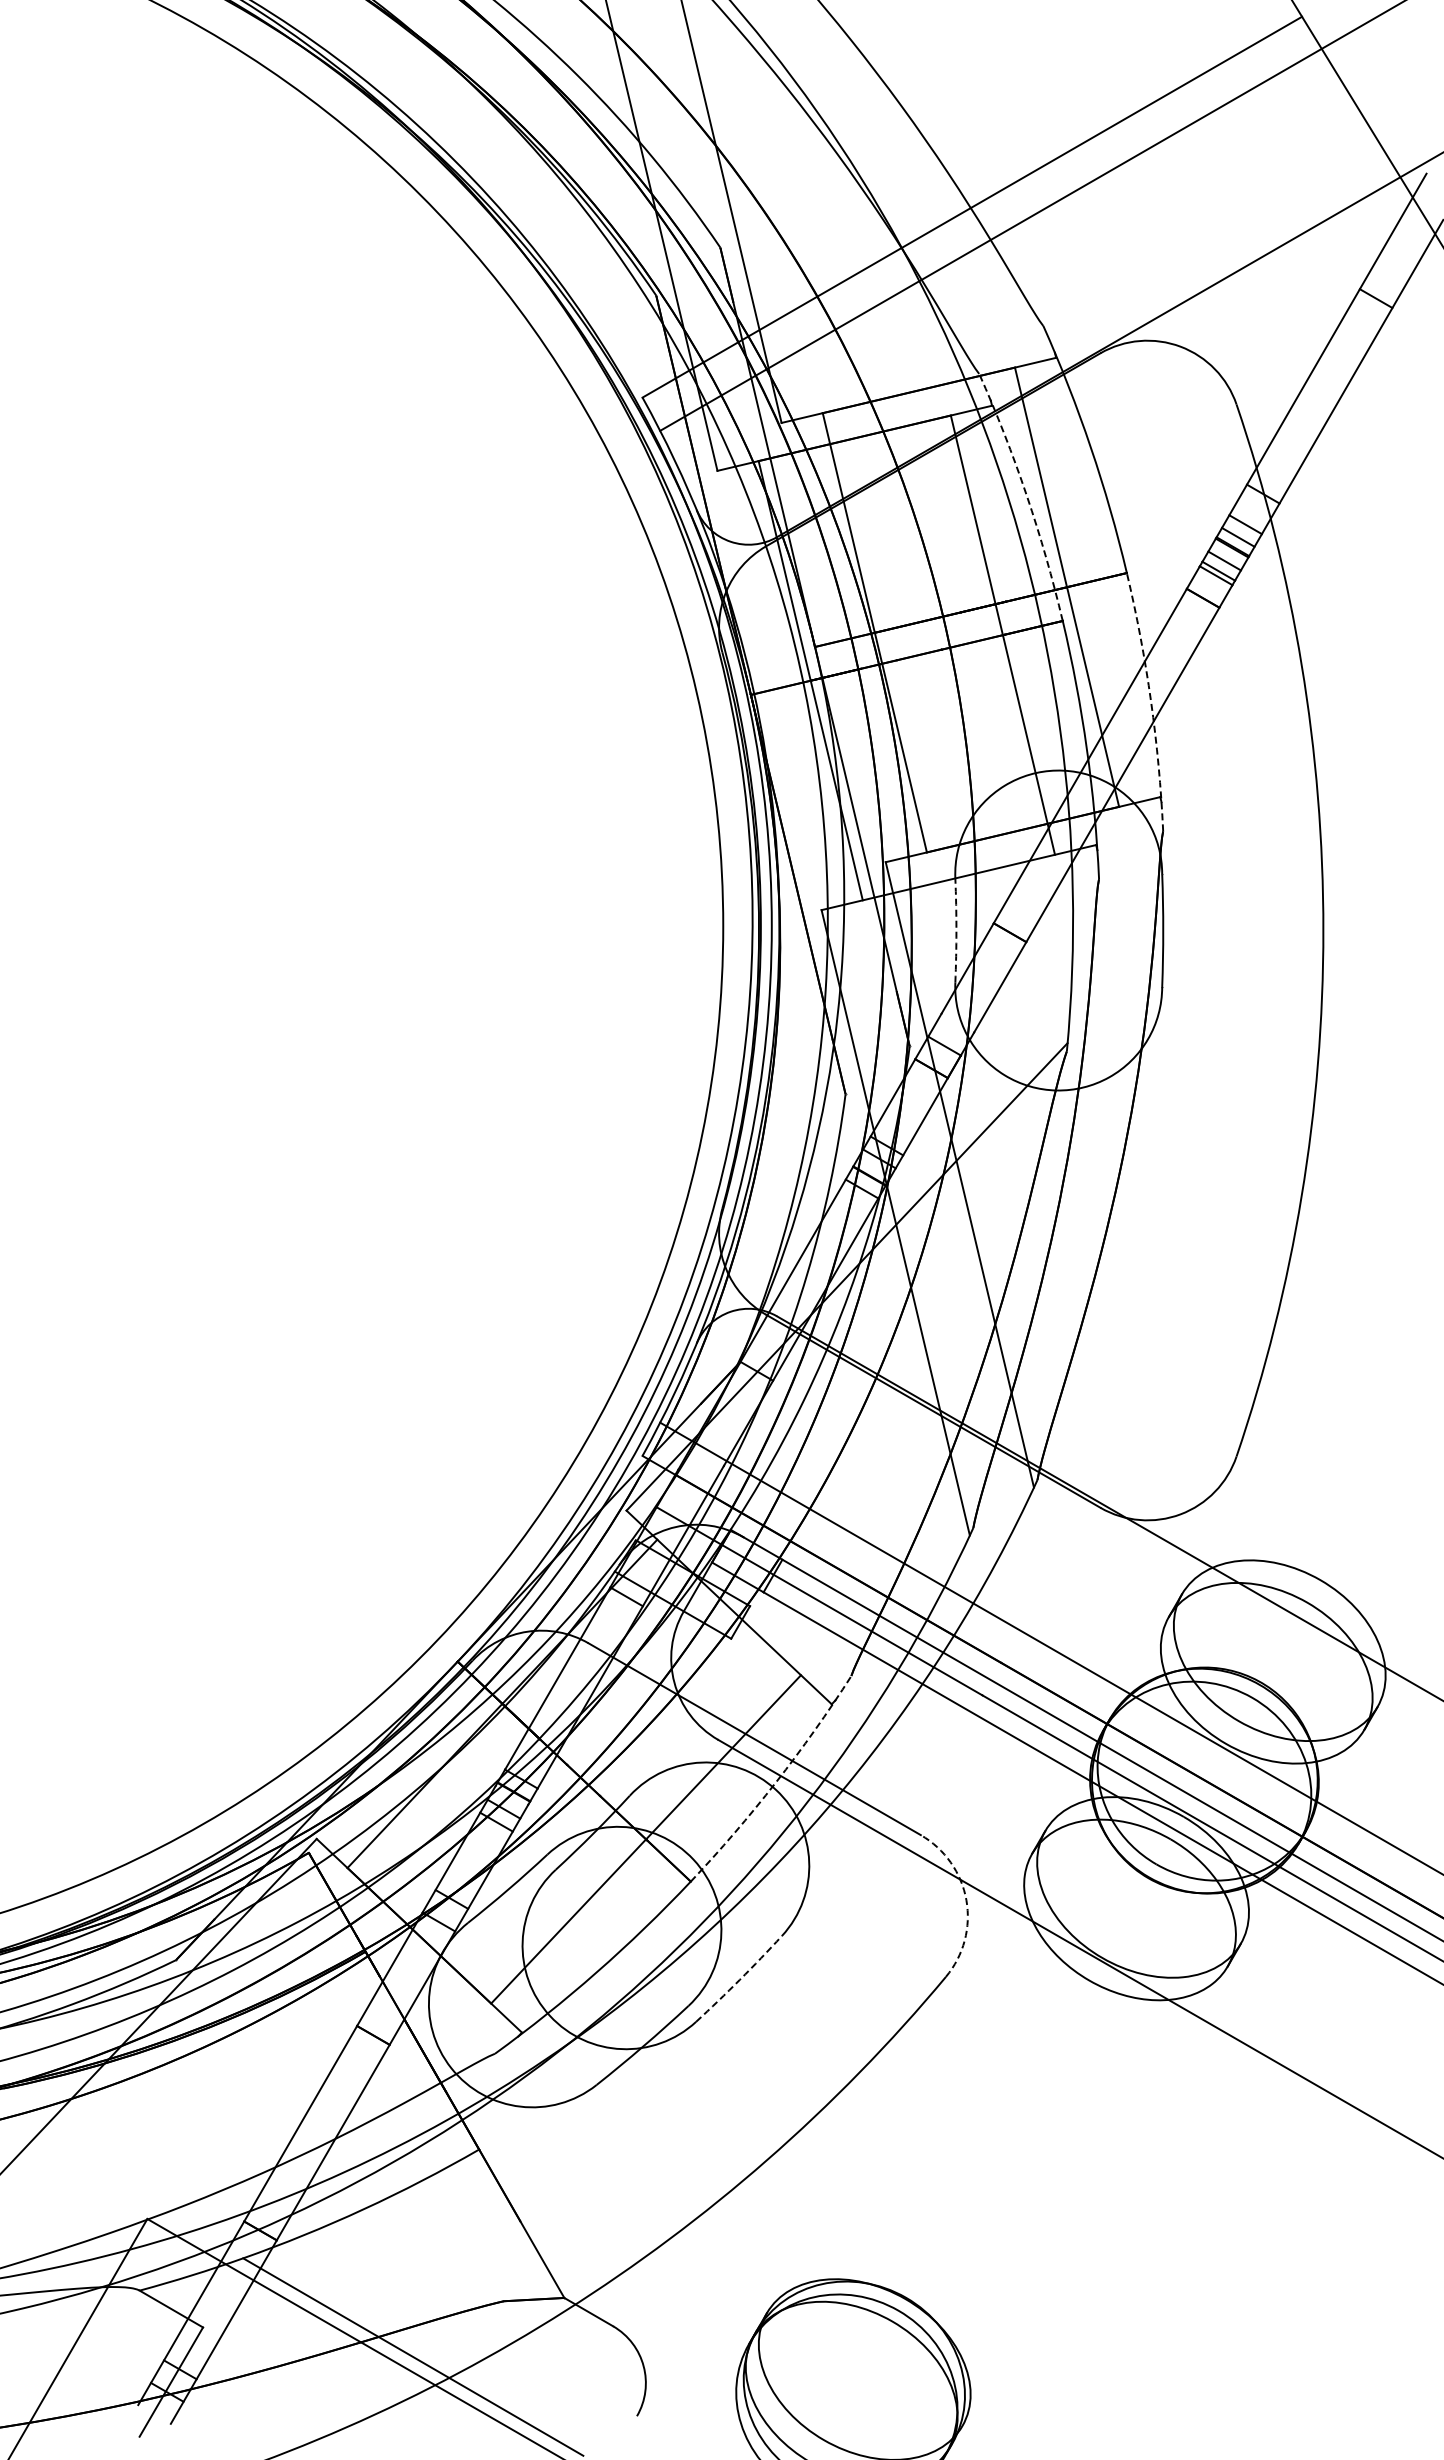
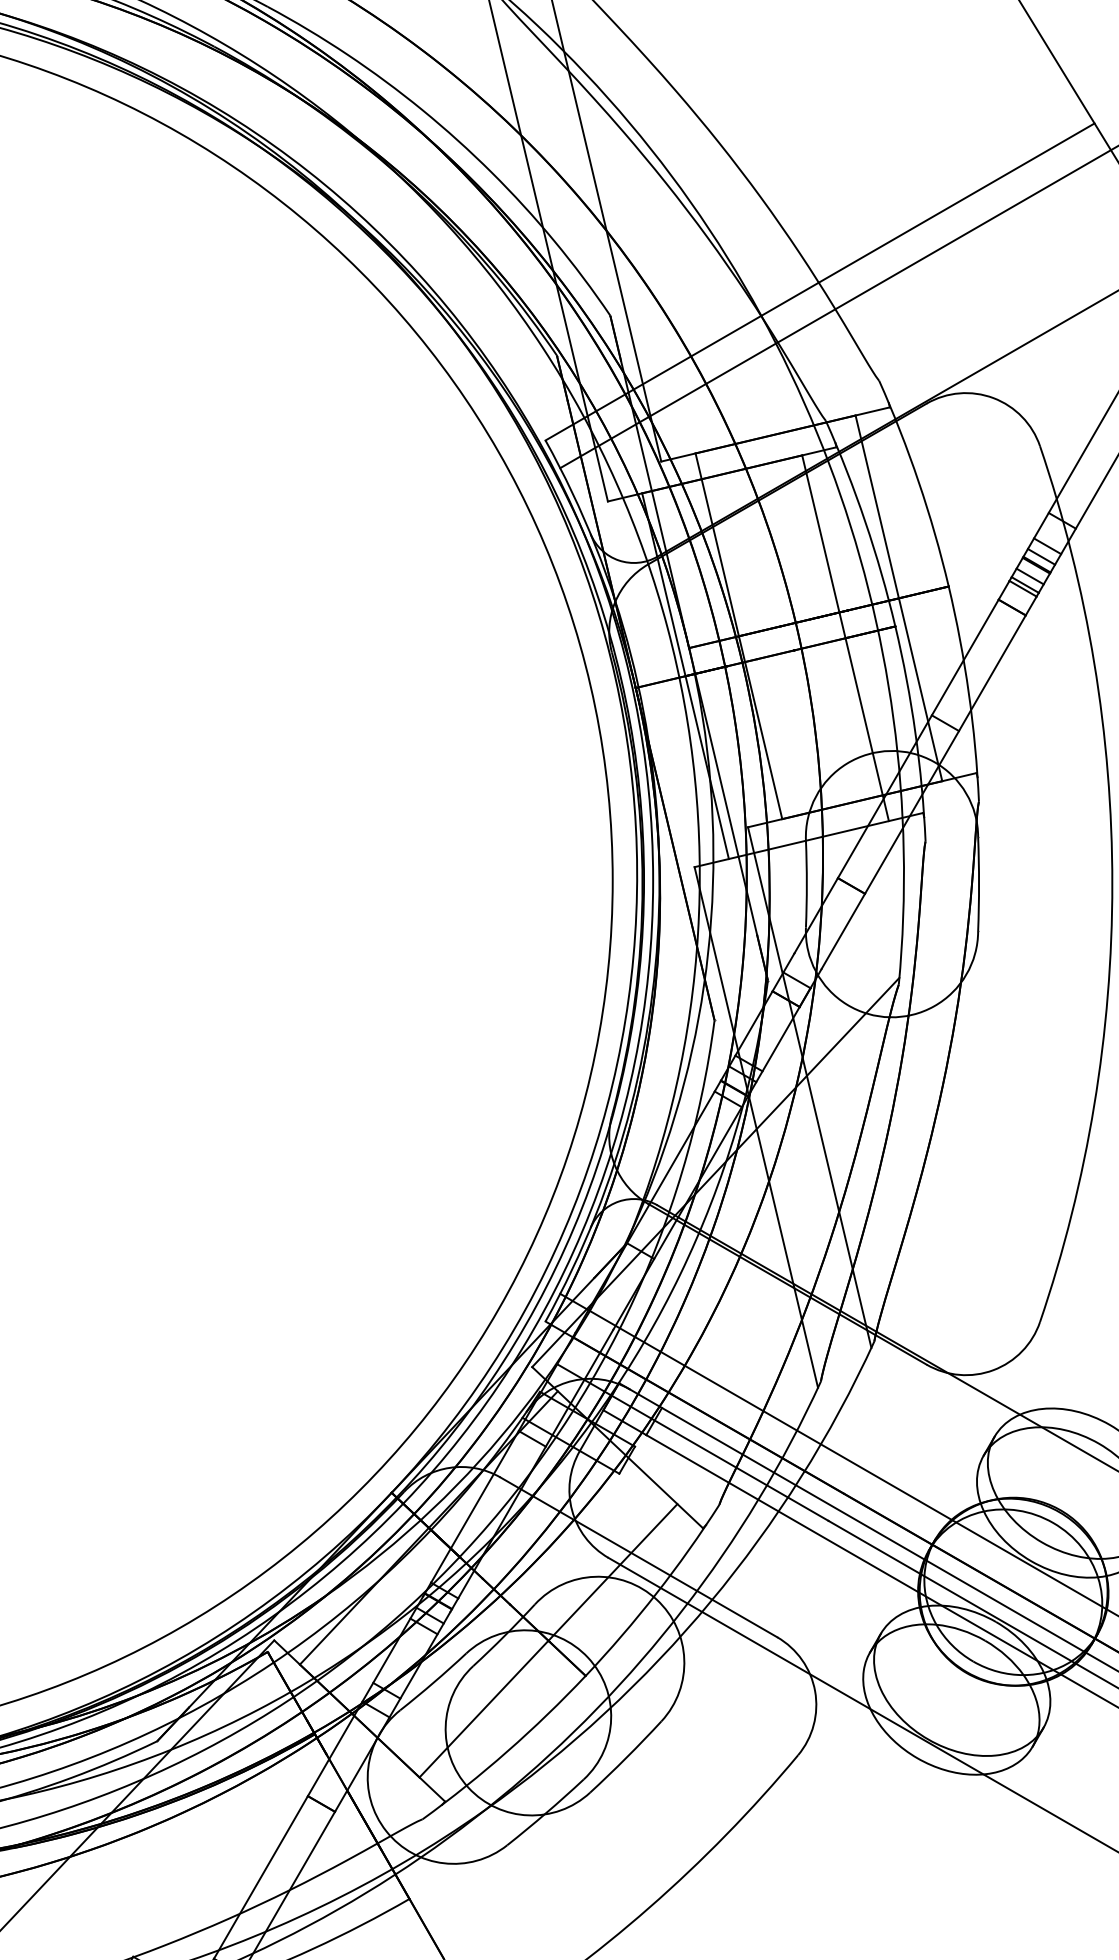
arc: (1026, 495) -> (865, 521), dashed -> solid
arc: (1151, 701) -> (969, 693), dashed -> solid
line: (1122, 736) -> (945, 722), added
arc: (956, 930) -> (806, 884), dashed -> solid
arc: (775, 1782) -> (656, 1593), dashed -> solid
arc: (966, 1900) -> (815, 1691), dashed -> solid
arc: (739, 1979) -> (626, 1757), dashed -> solid

